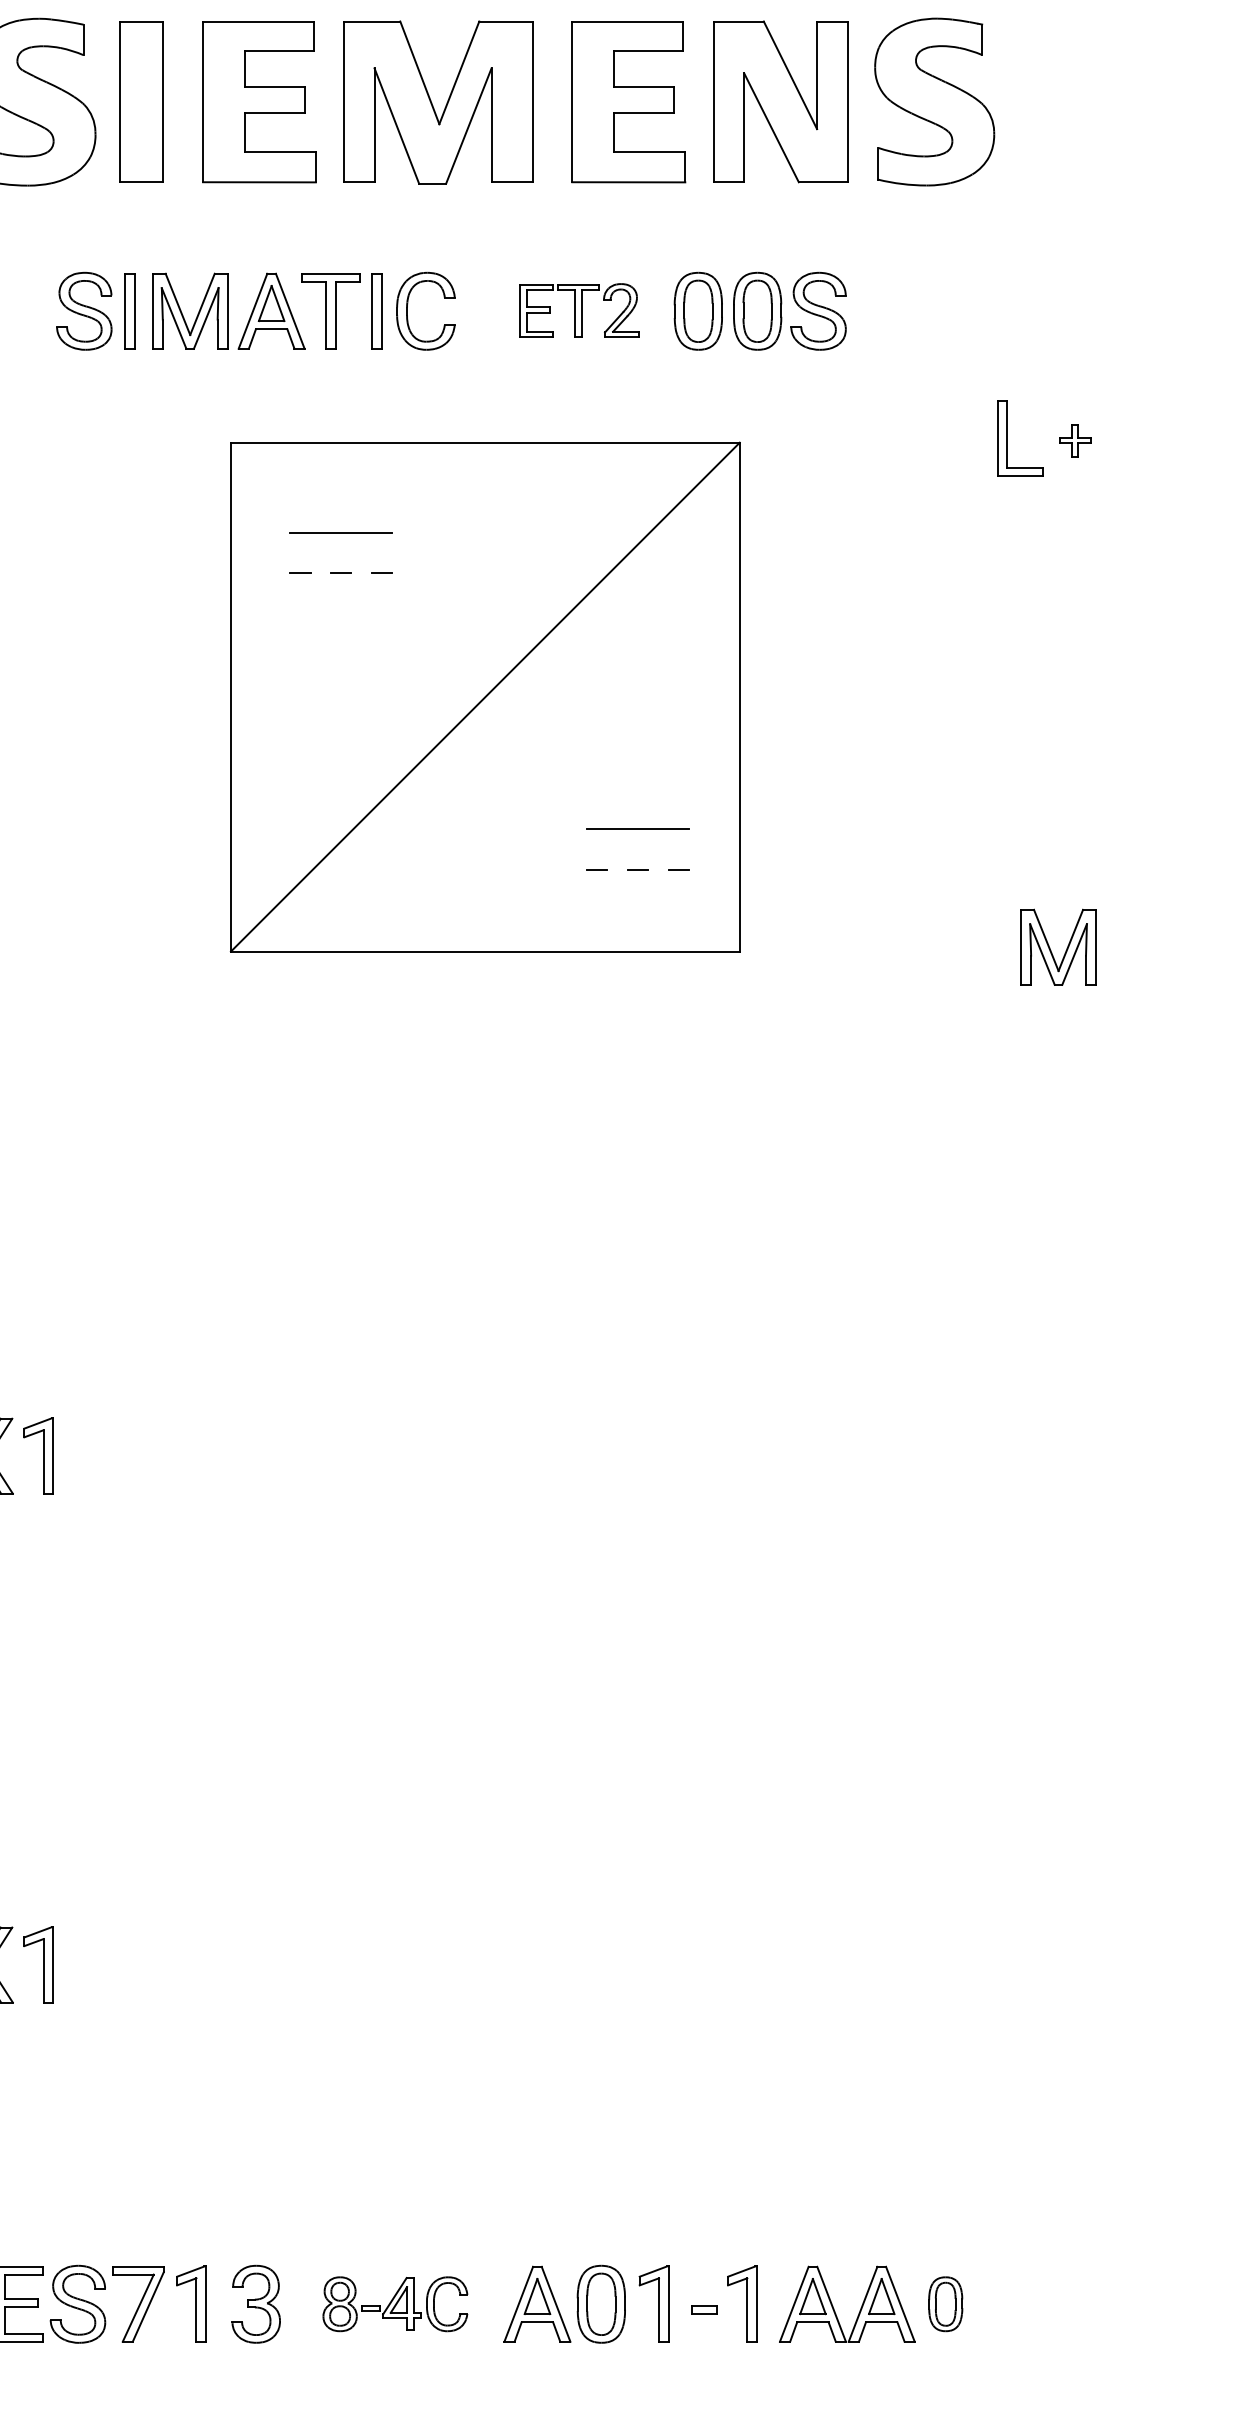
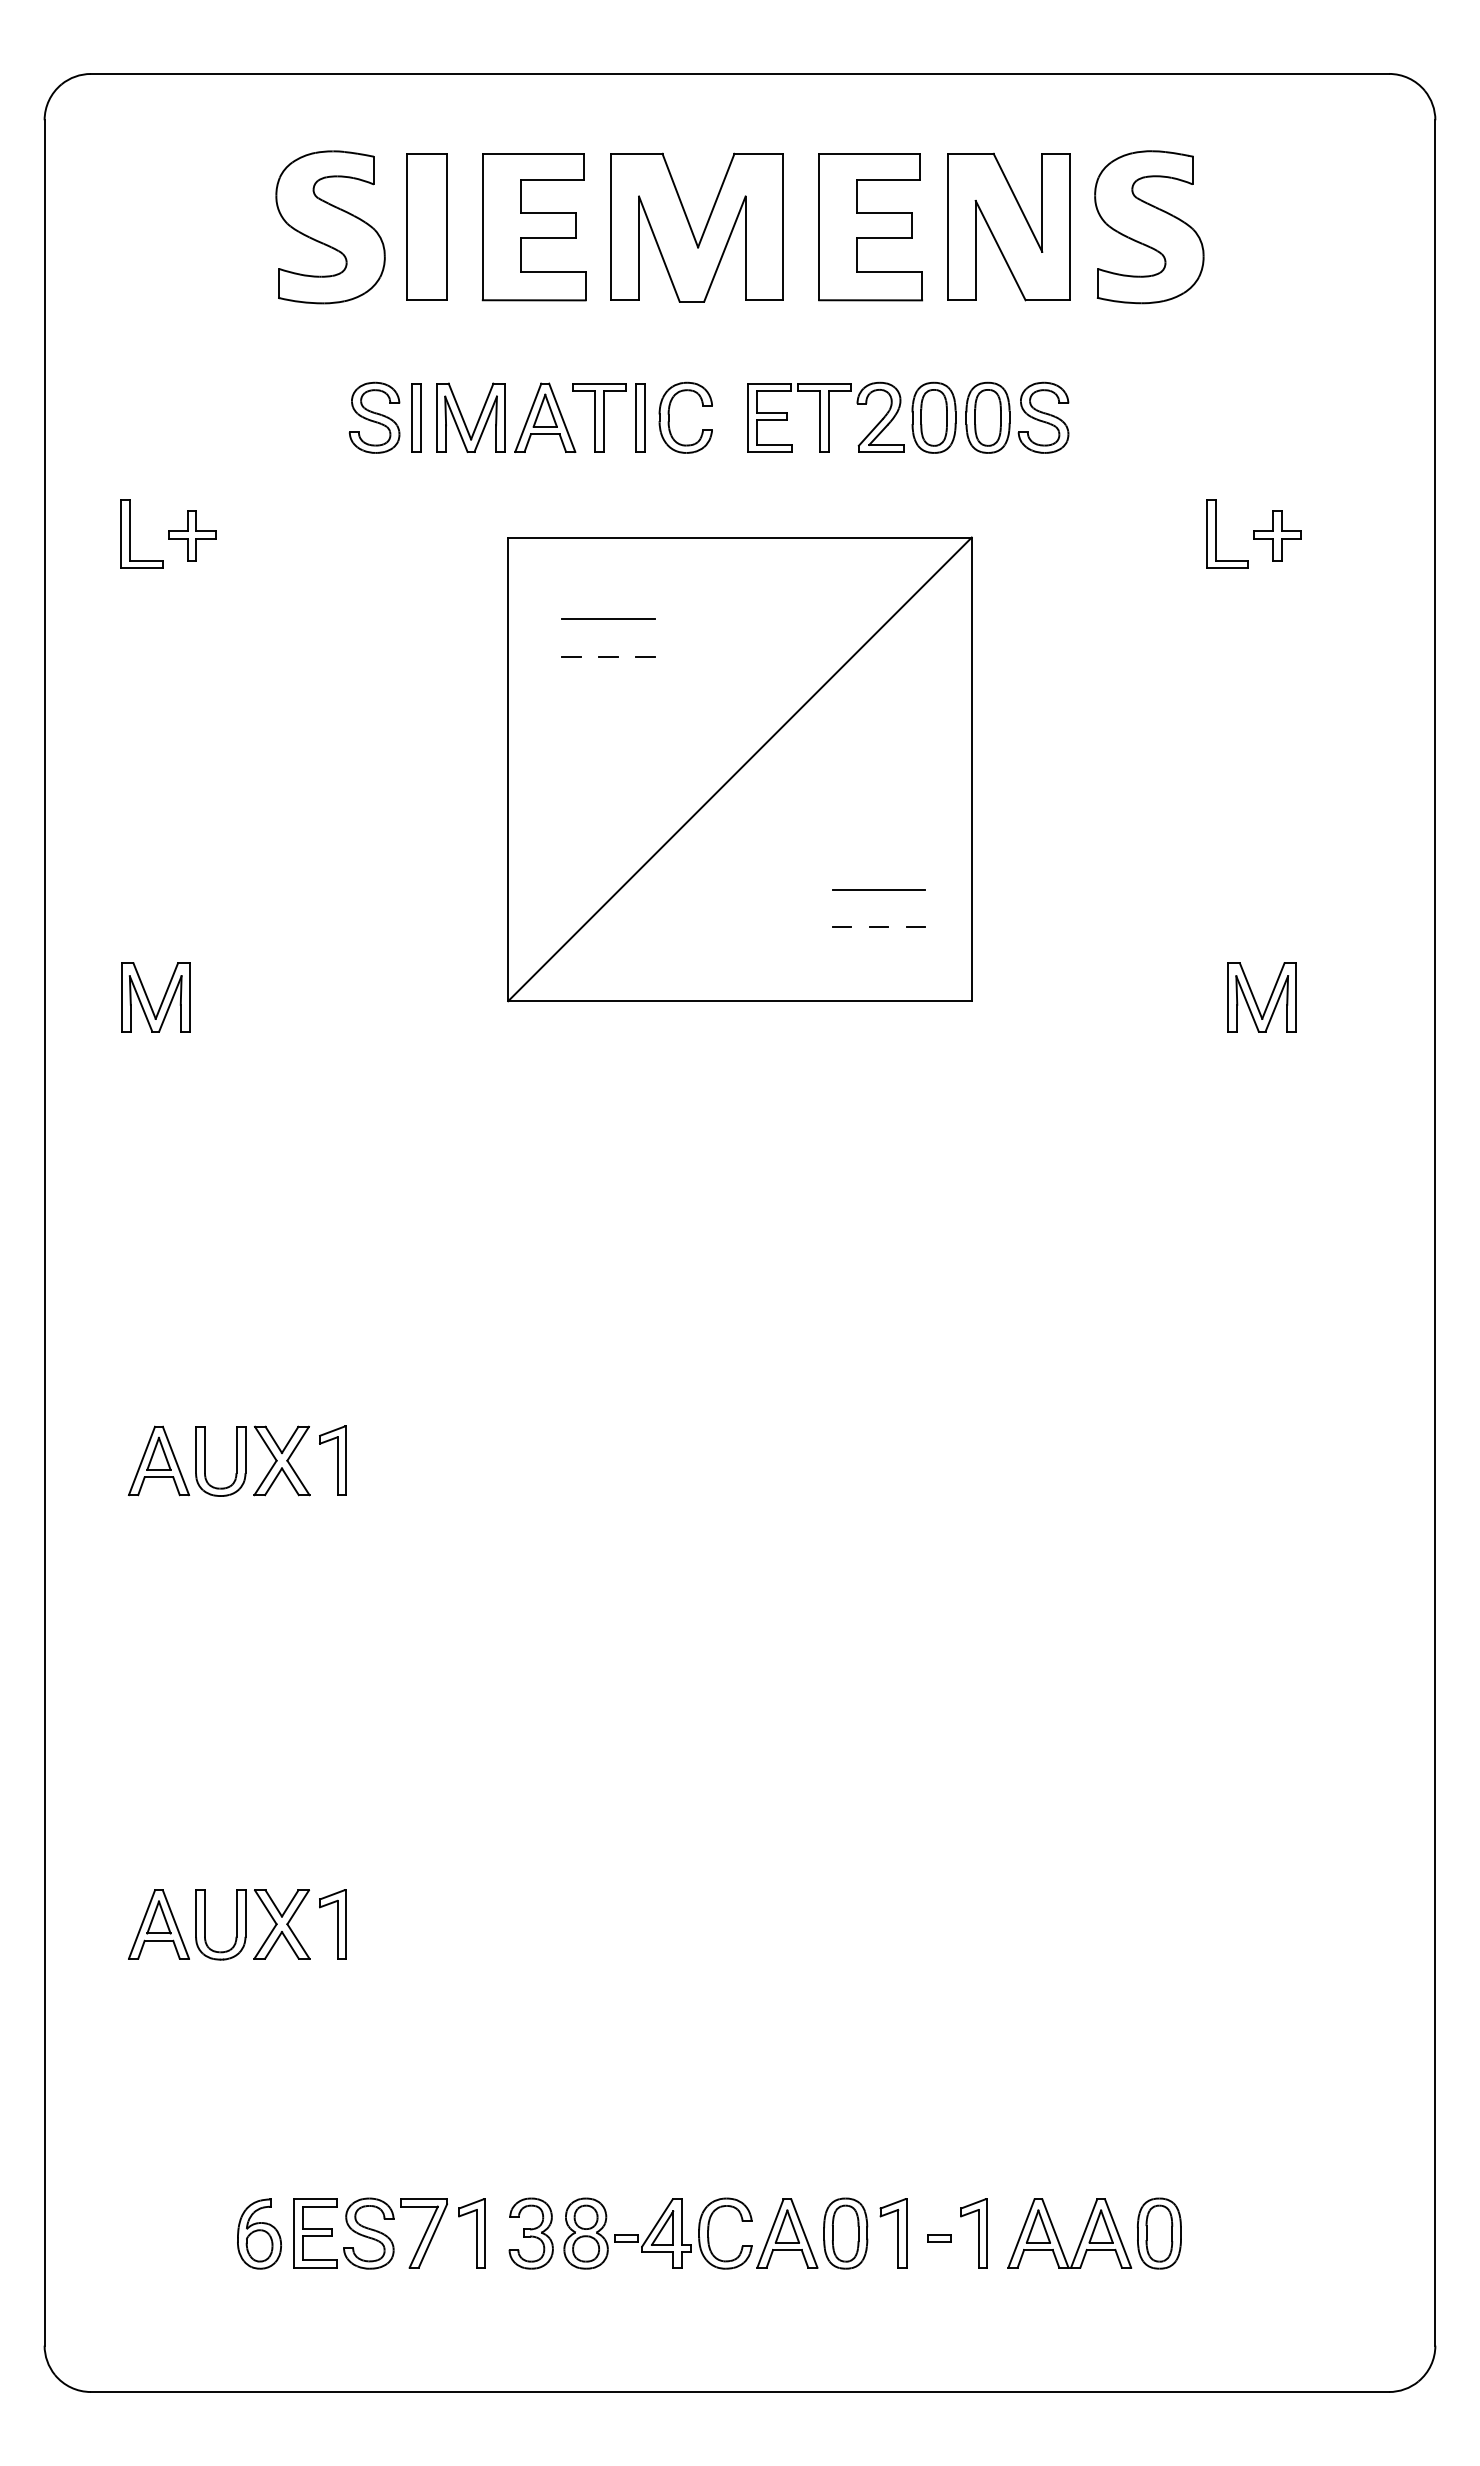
part: (579, 309) -> (825, 416), size x1.43
part: (1075, 440) -> (1277, 535), size x1.67
part: (394, 2304) -> (657, 2233), size x1.43
part: (945, 2304) -> (1159, 2233), size x1.43

